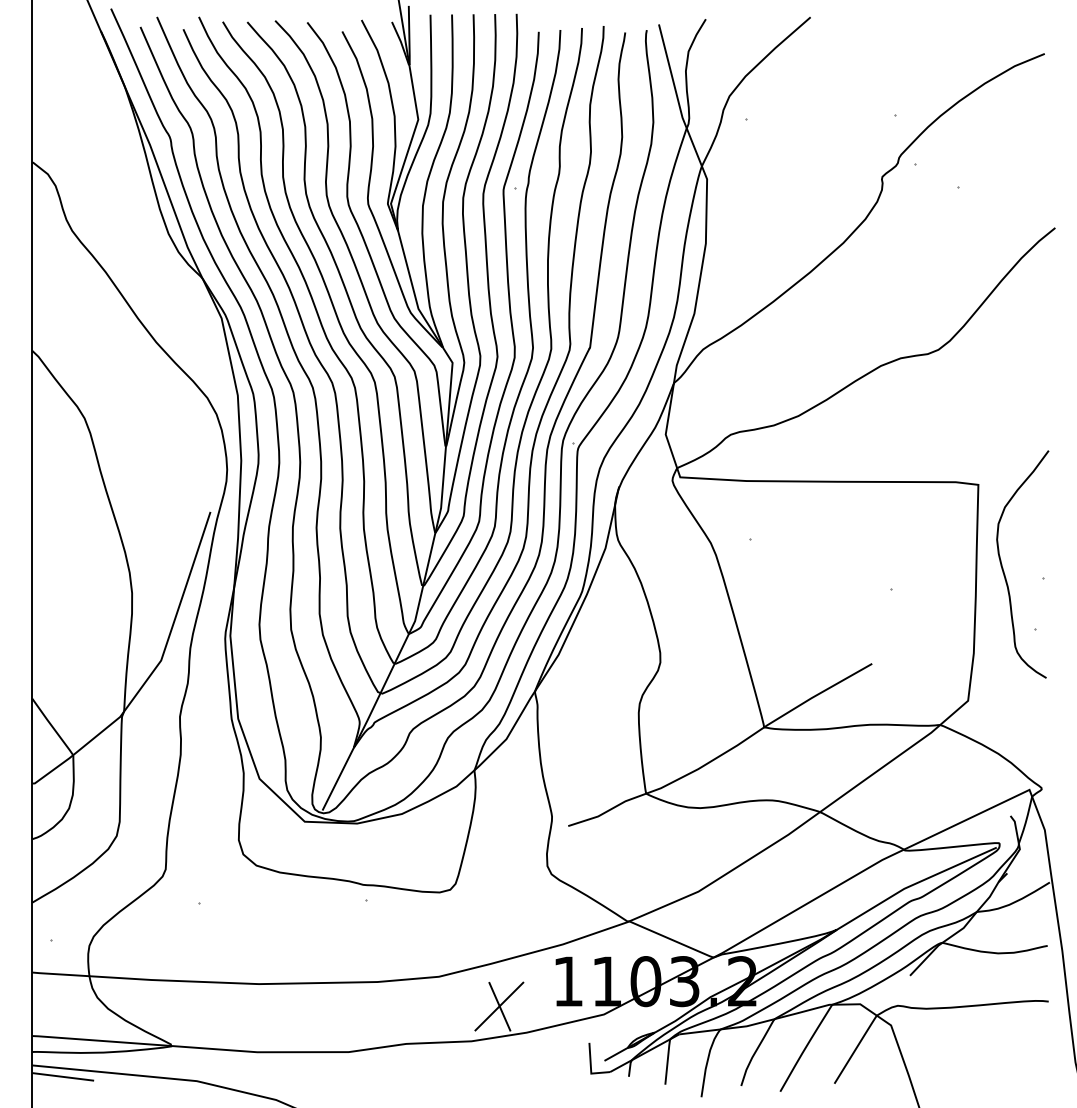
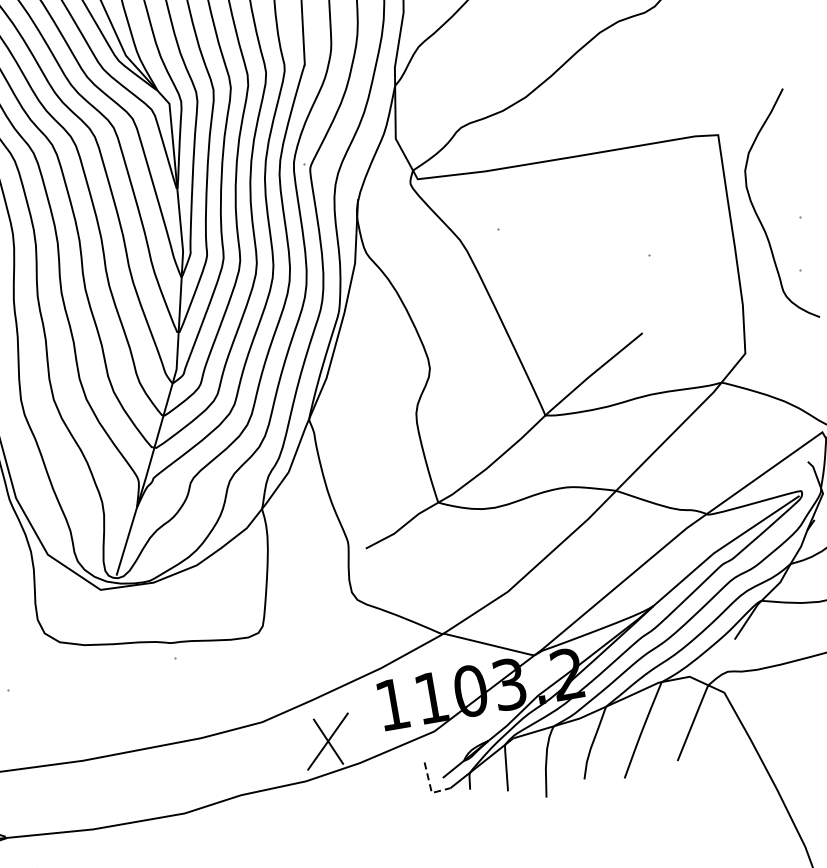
line: (591, 1068) -> (431, 787), solid -> dashed

